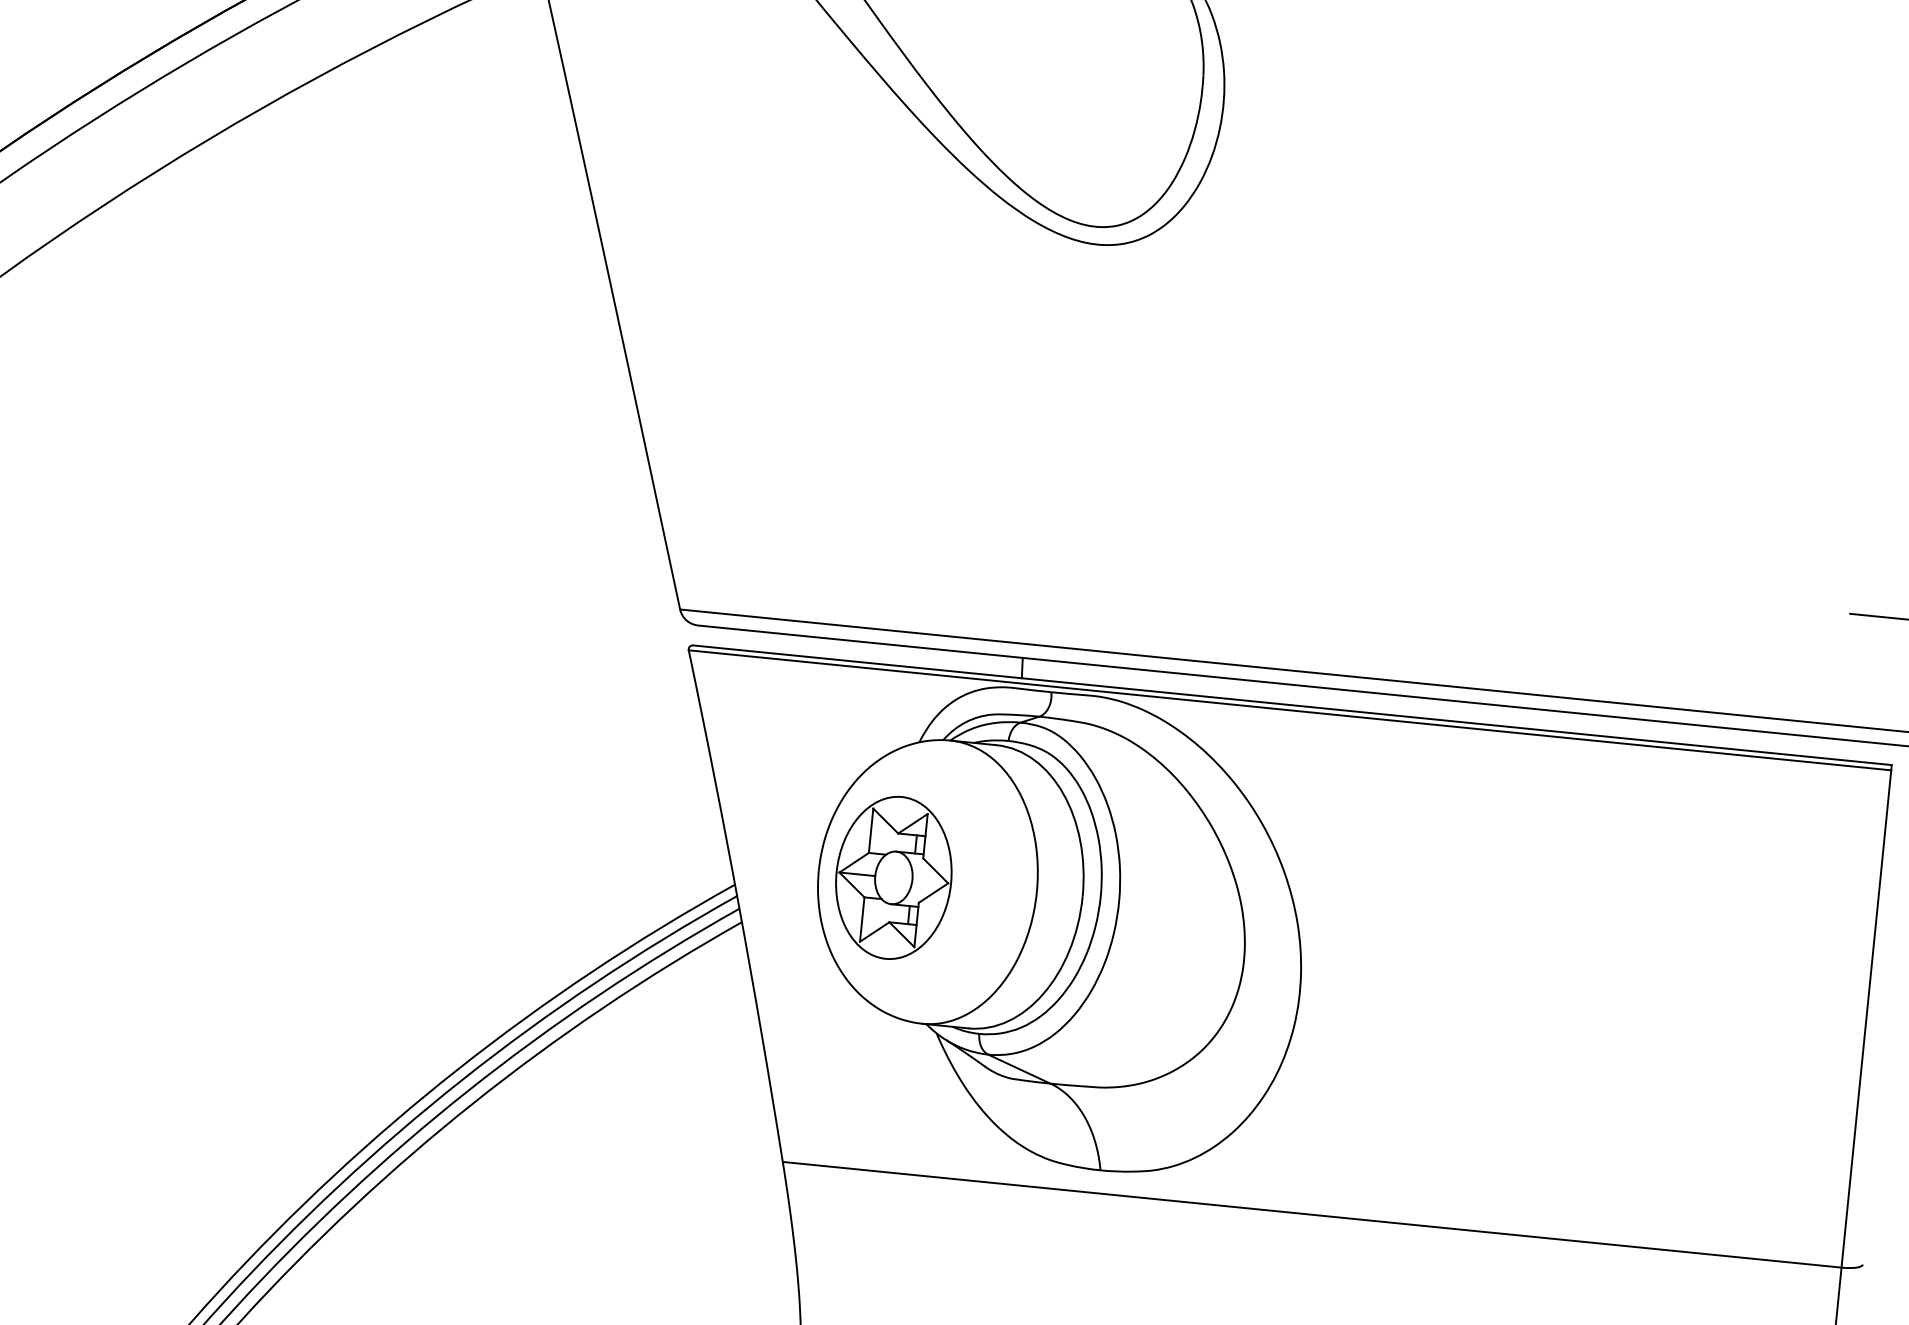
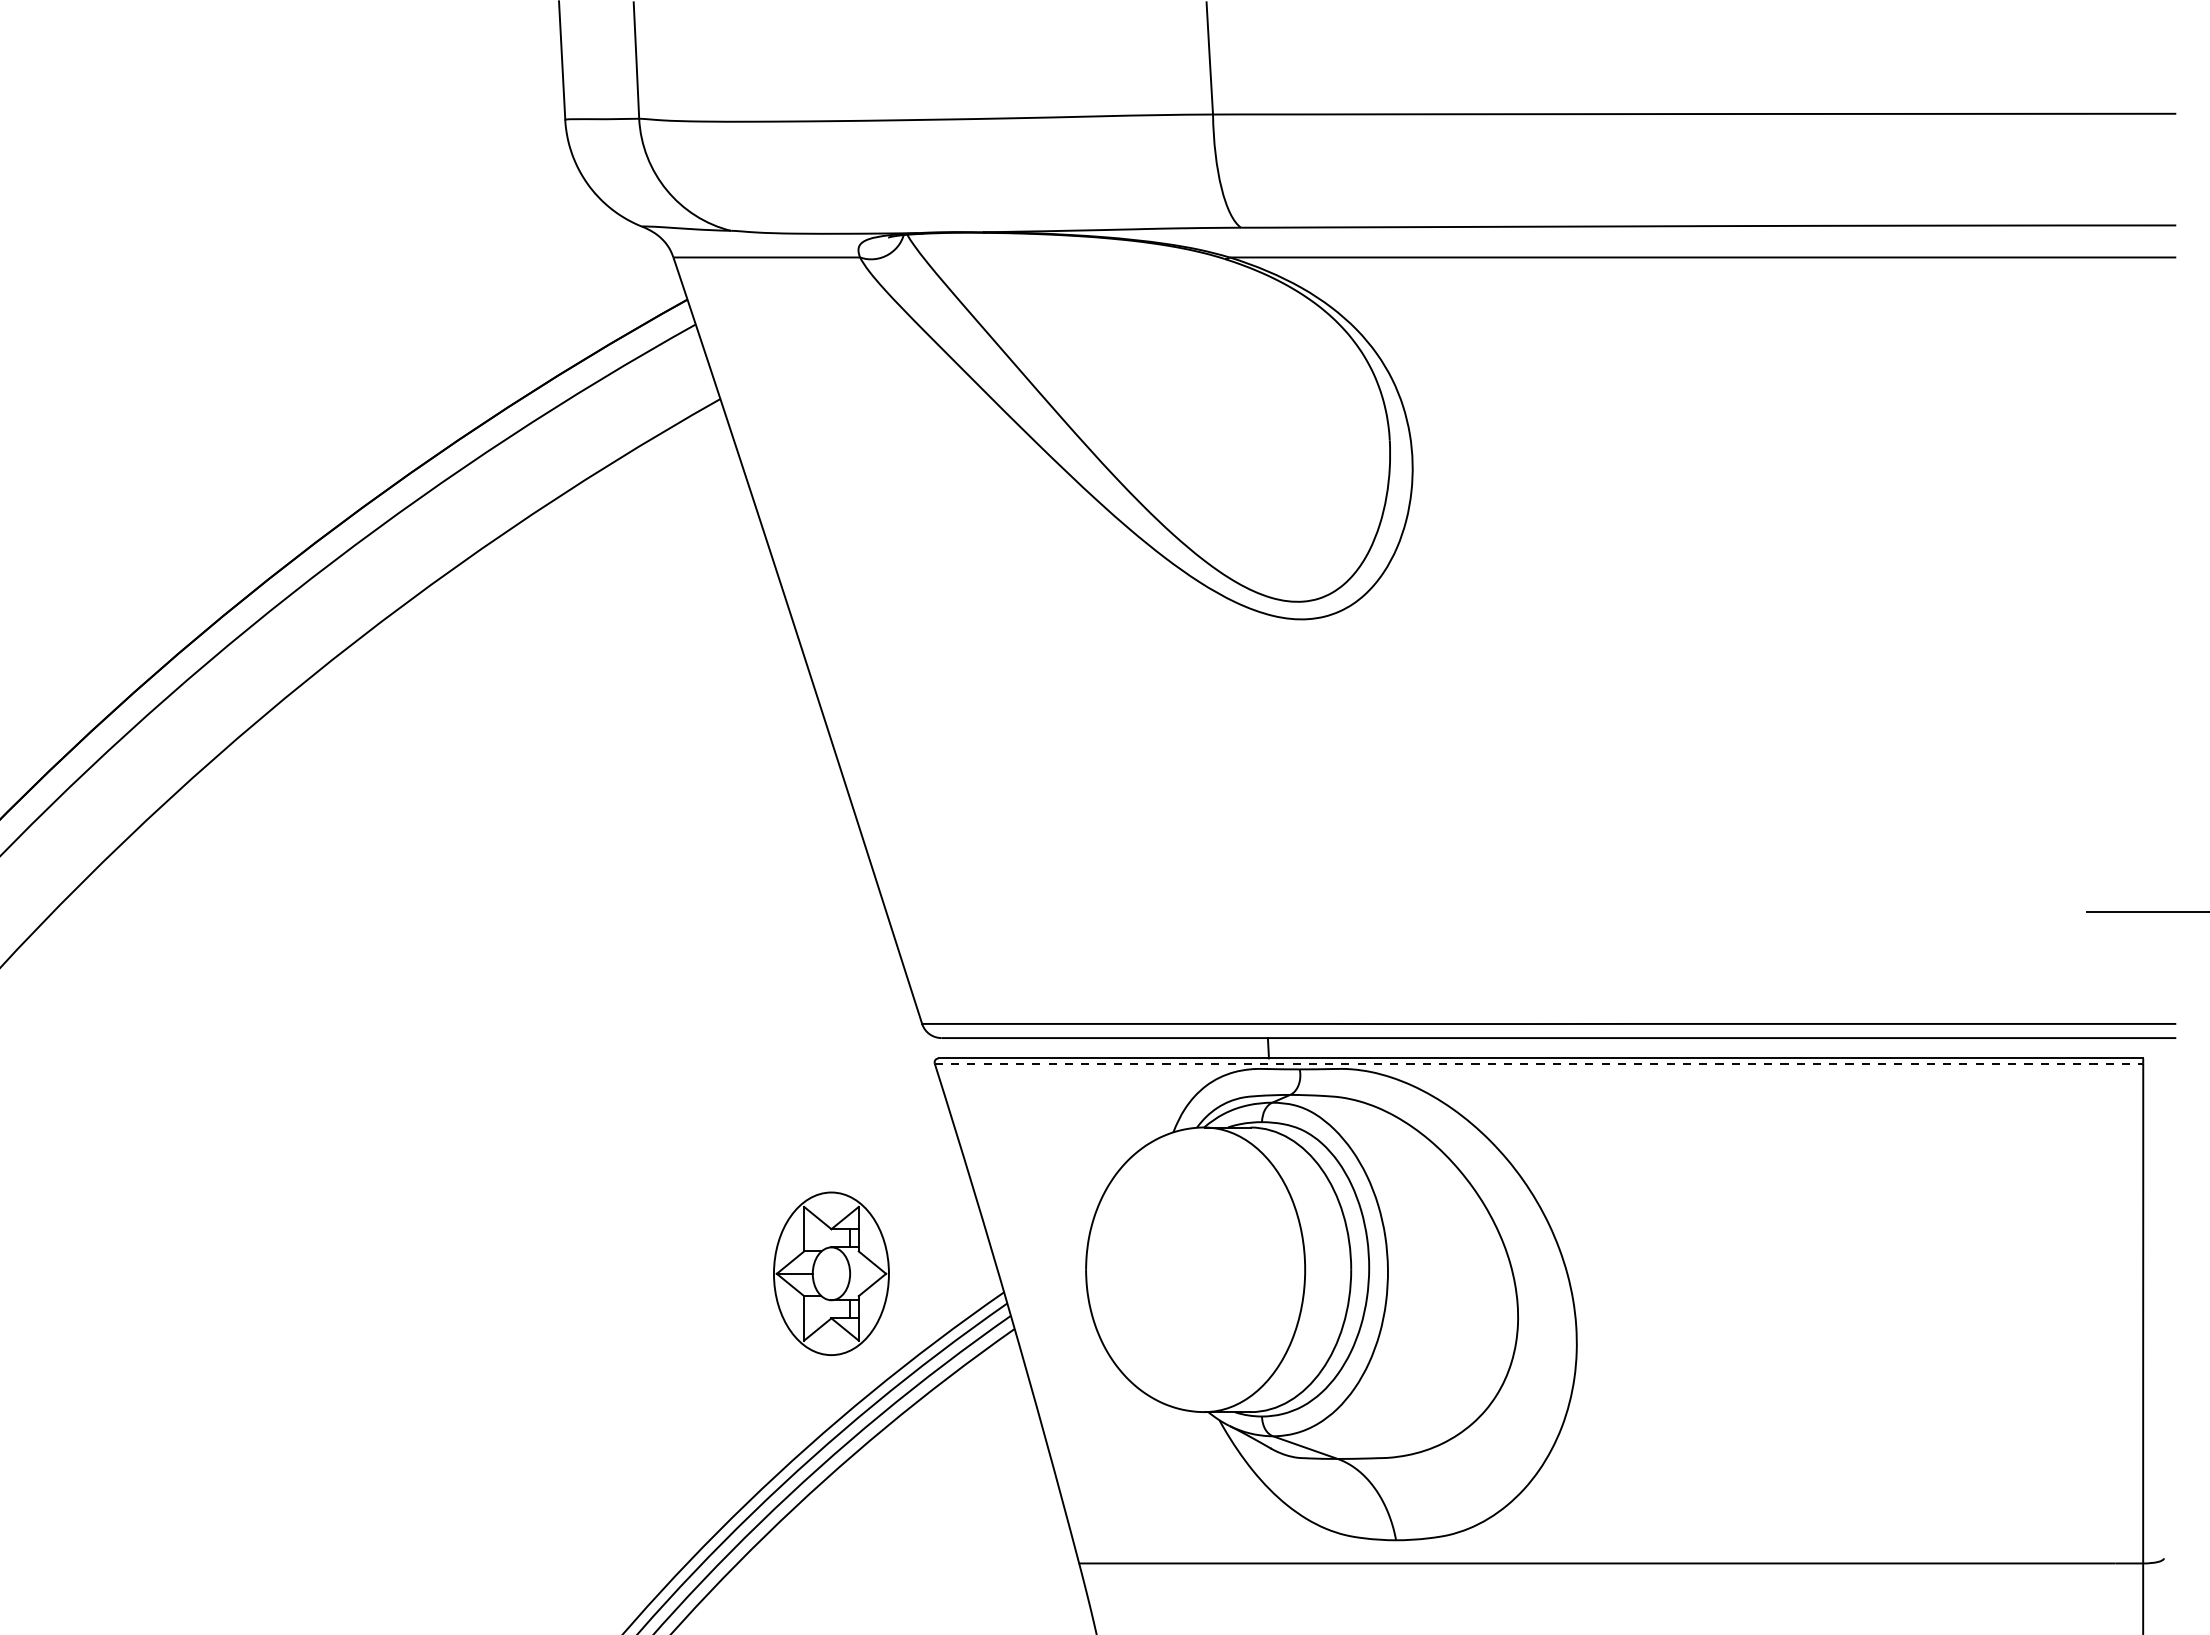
line: (1290, 710) -> (1539, 1063), solid -> dashed
part: (893, 877) -> (831, 1273), moved

